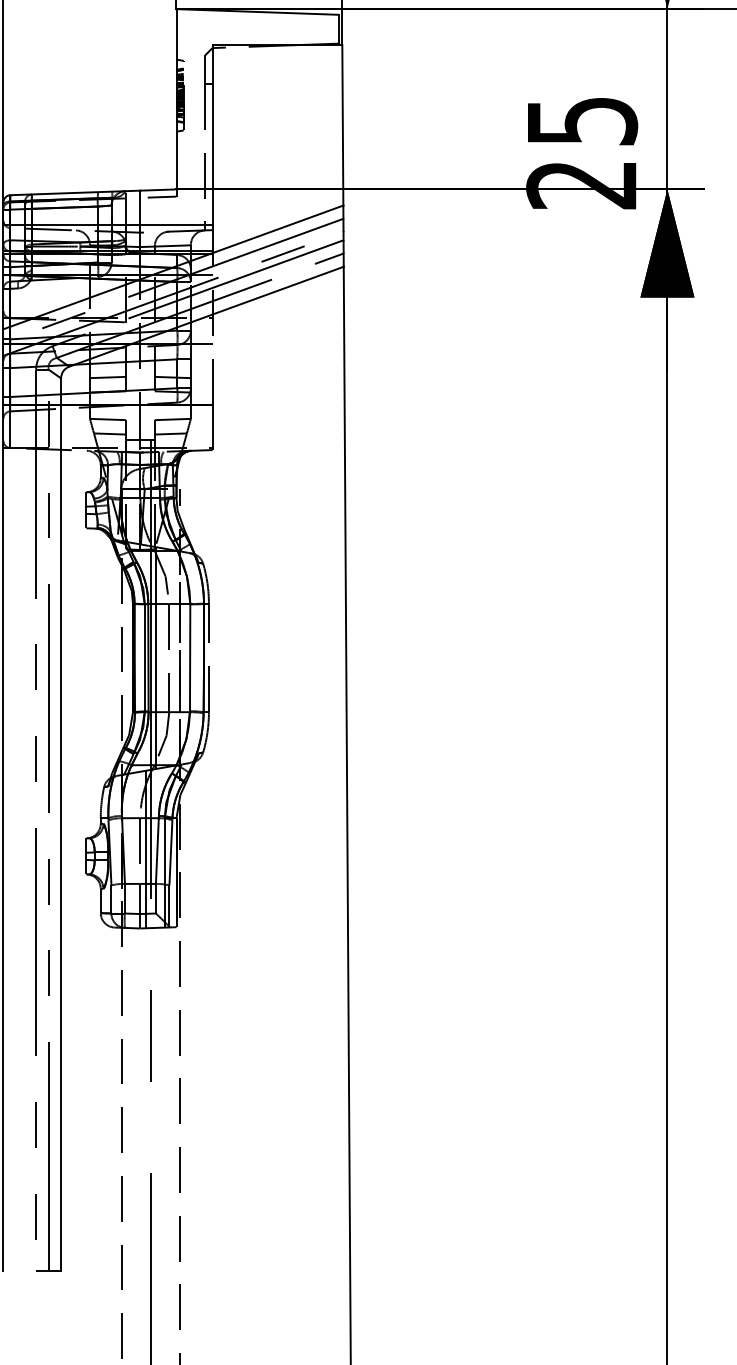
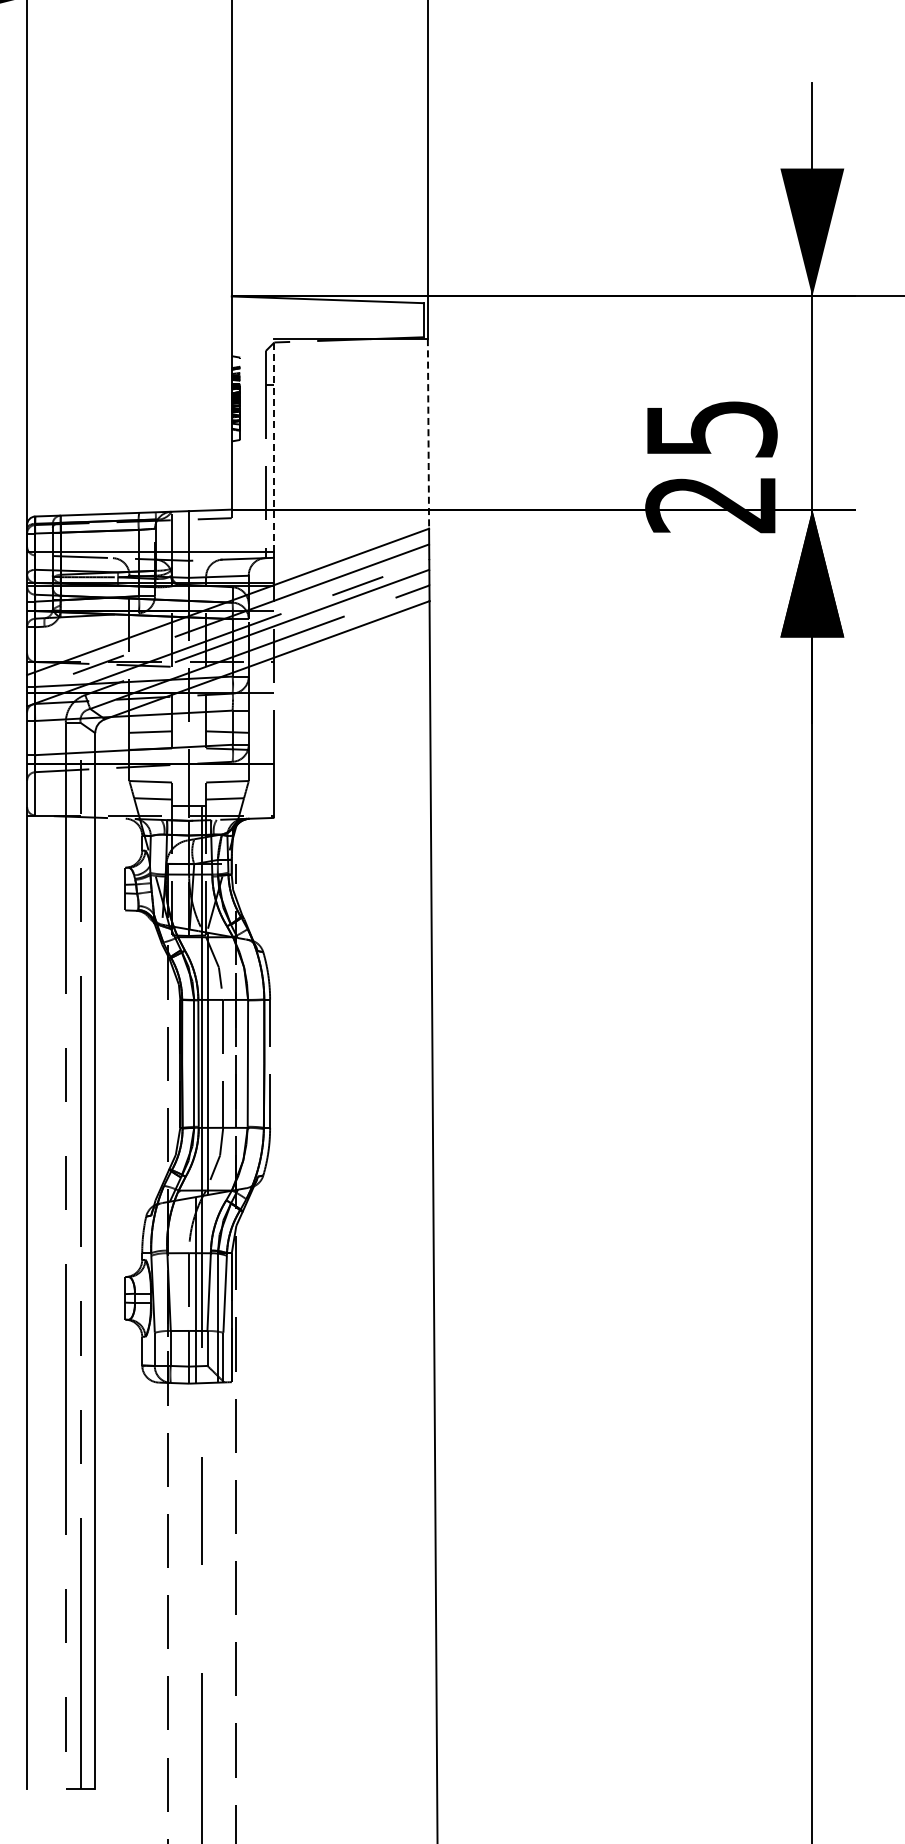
line: (342, 125) -> (428, 433), solid -> dashed
line: (212, 135) -> (274, 445), solid -> dashed

